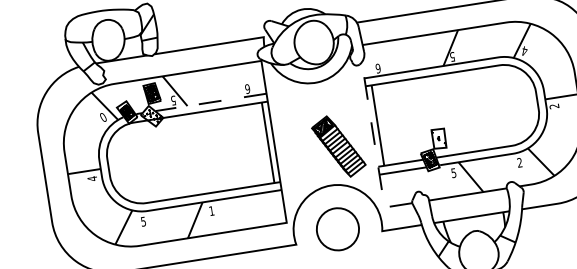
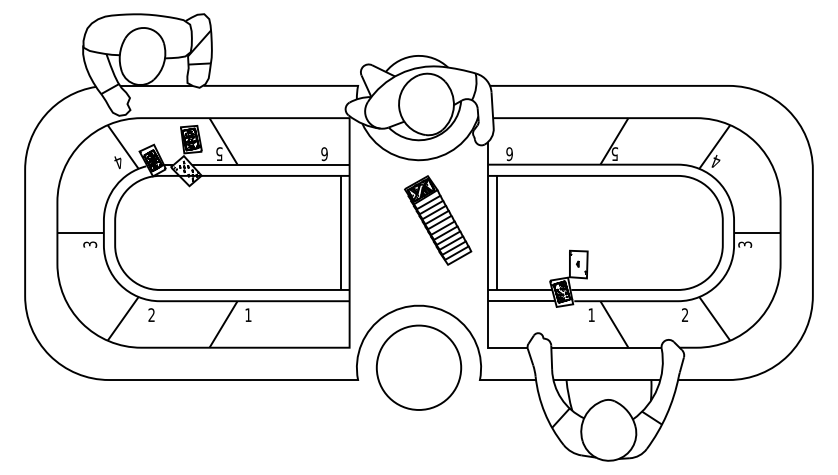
line: (211, 102) -> (271, 164), dashed -> solid
text: (554, 106) -> (745, 244), 2 -> 3
text: (103, 117) -> (118, 162), 0 -> 4
part: (339, 146) -> (438, 220), moved
line: (375, 148) -> (488, 264), dashed -> solid
text: (453, 173) -> (591, 315), 5 -> 1
text: (92, 178) -> (90, 244), 4 -> 3
text: (143, 221) -> (151, 315), 5 -> 2
circle: (337, 229) -> (418, 367), size x1.43

